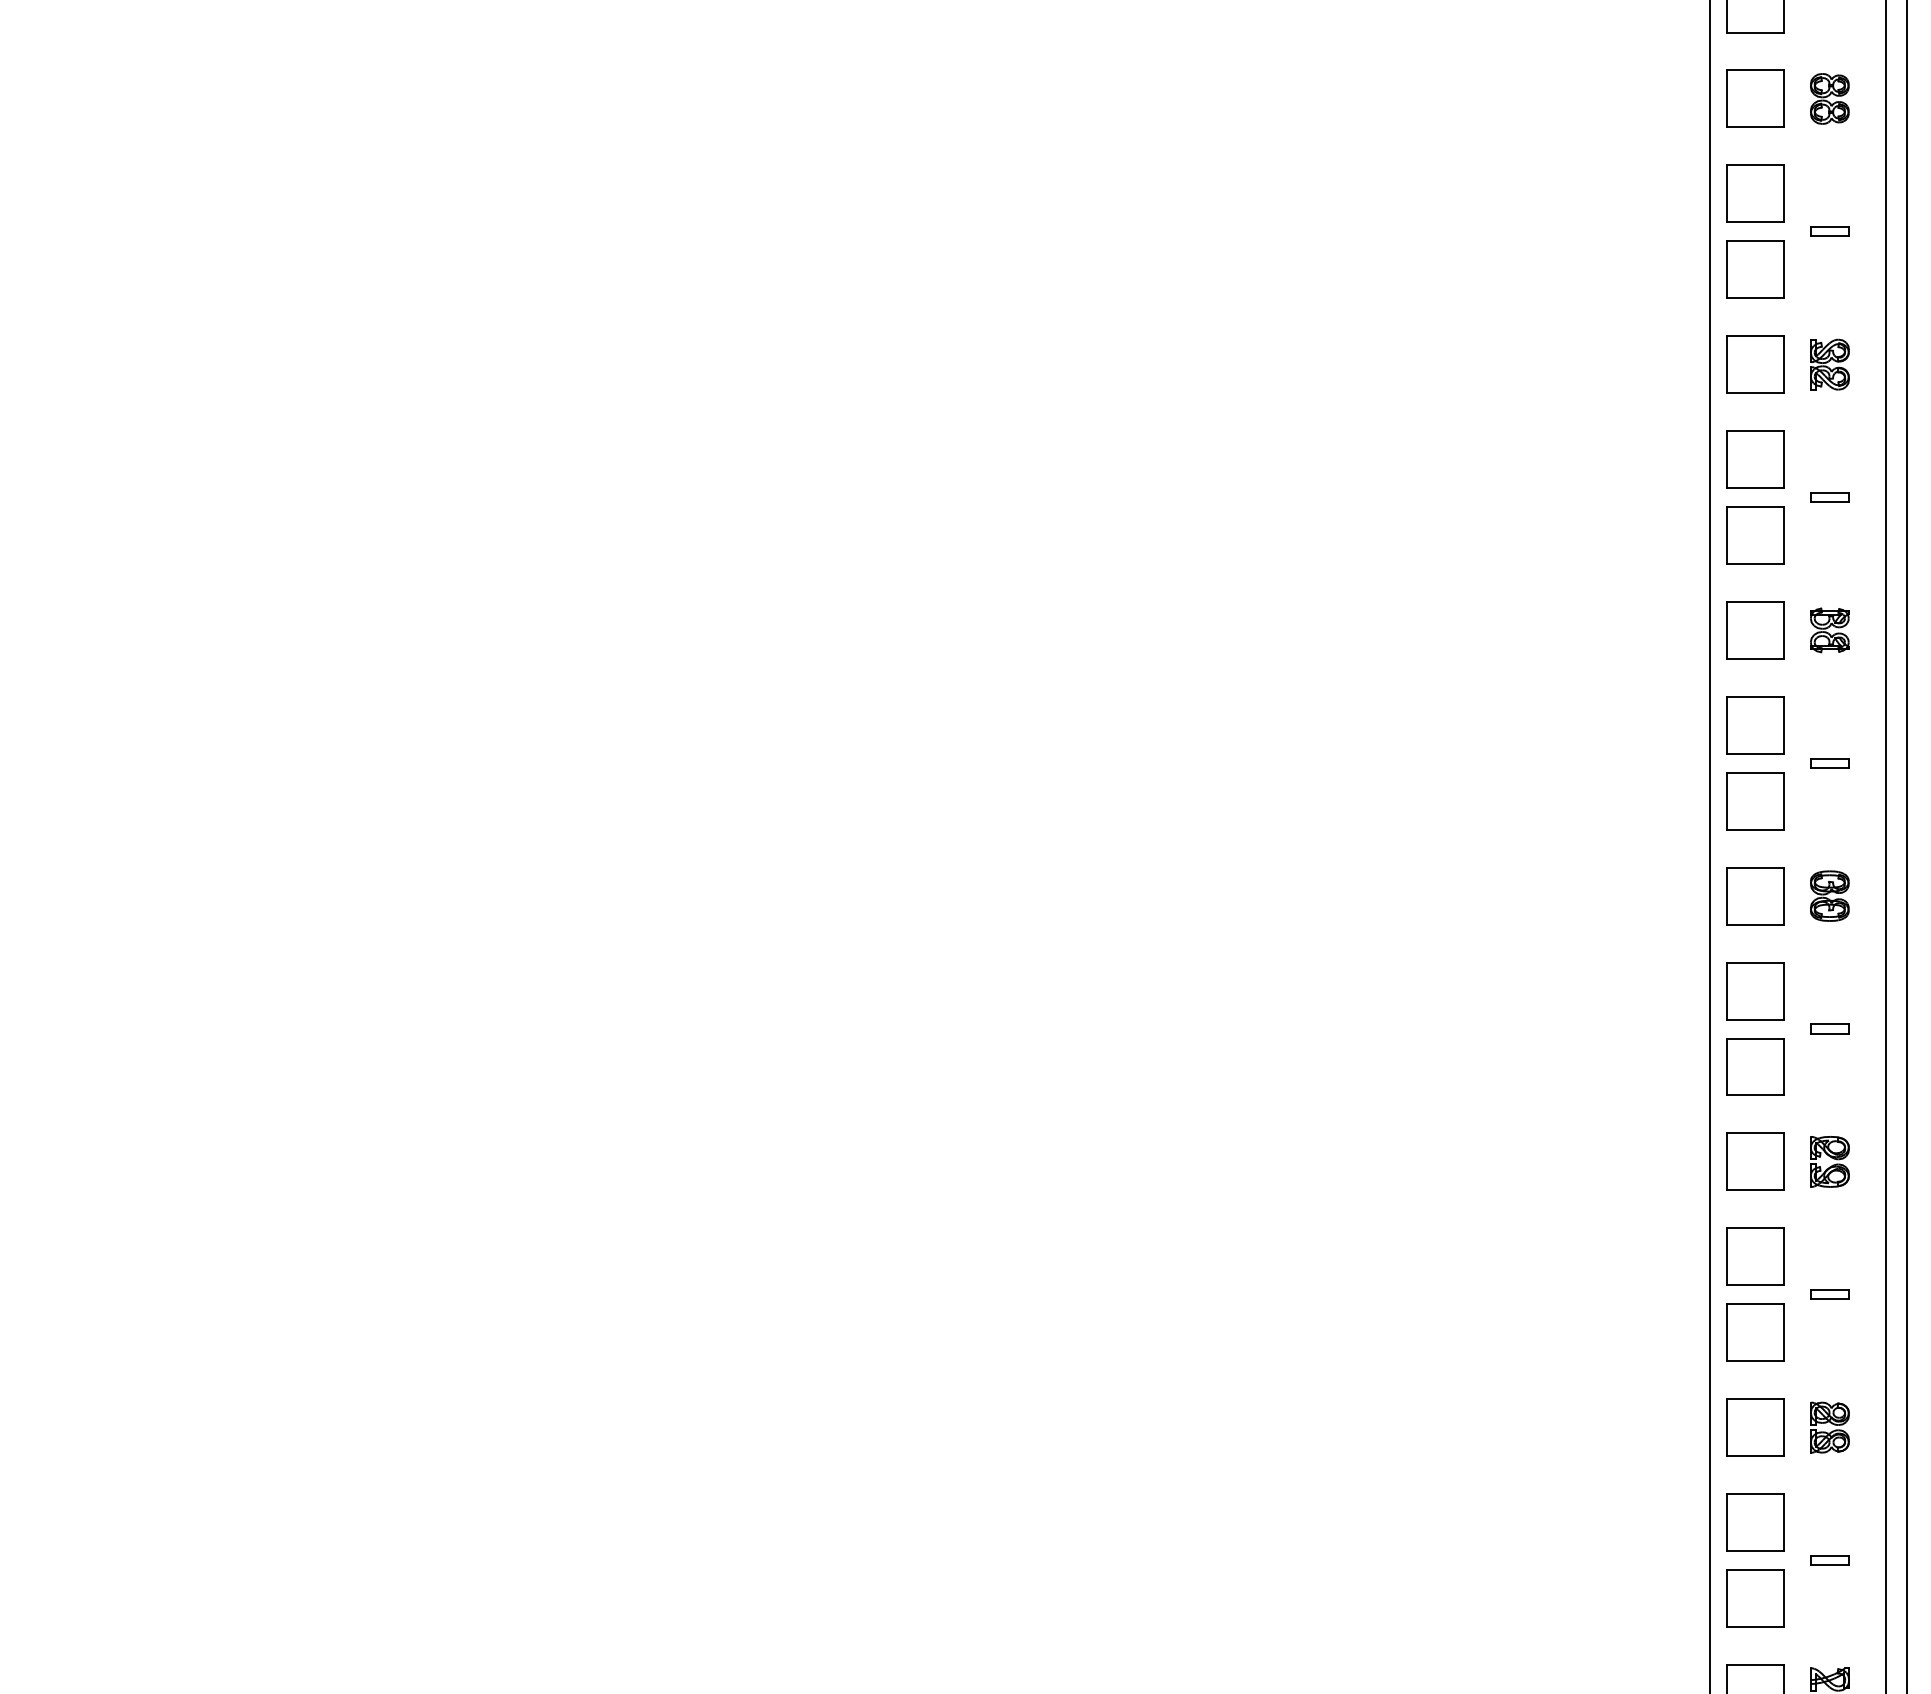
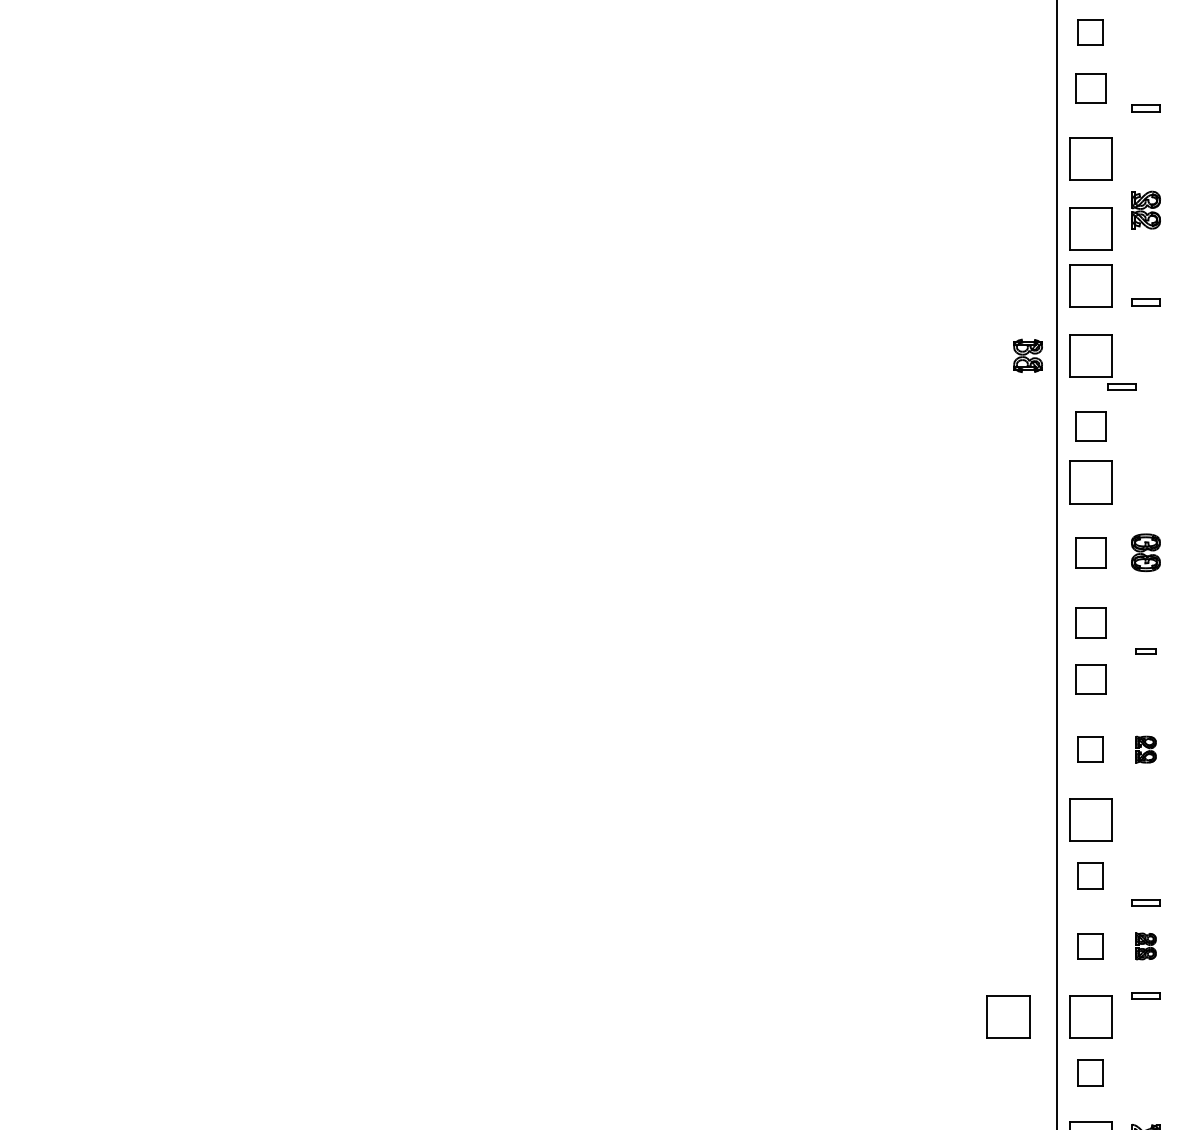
part: (1755, 193) -> (1090, 32), size x0.6
part: (1829, 231) -> (1145, 108), moved
part: (1755, 269) -> (1090, 88), size x0.7
part: (1829, 364) -> (1145, 210), moved
part: (1829, 497) -> (1145, 302), moved
part: (1829, 630) -> (1027, 355), moved
part: (1755, 725) -> (1090, 426), size x0.7
part: (1829, 763) -> (1121, 387), moved
part: (1755, 896) -> (1090, 553), size x0.7
part: (1755, 991) -> (1090, 623), size x0.7
part: (1829, 1028) -> (1145, 650), size x0.7
part: (1755, 1066) -> (1090, 678), size x0.7
part: (1755, 1161) -> (1090, 749), size x0.6
part: (1829, 1161) -> (1145, 749), size x0.7
part: (1829, 1294) -> (1145, 902), moved
part: (1755, 1332) -> (1090, 876), size x0.6
part: (1755, 1427) -> (1090, 946), size x0.6
part: (1829, 1427) -> (1145, 946), size x0.7
part: (1644, 1522) -> (1008, 1016), added
part: (1829, 1560) -> (1145, 996), moved
part: (1755, 1598) -> (1090, 1073), size x0.6

